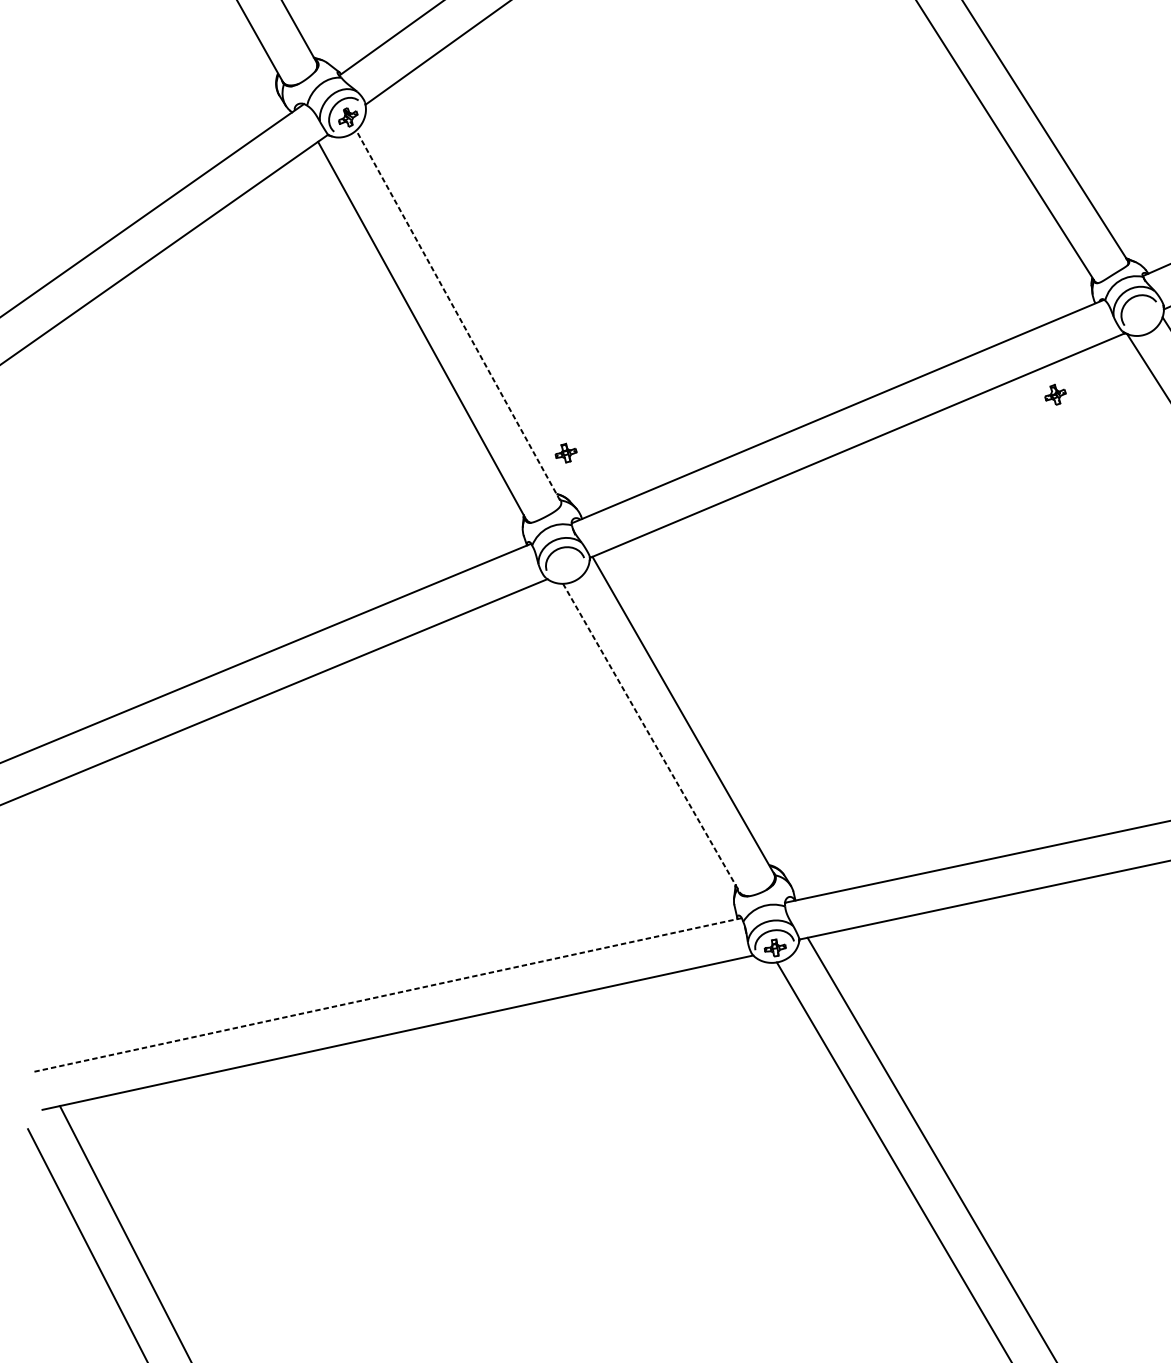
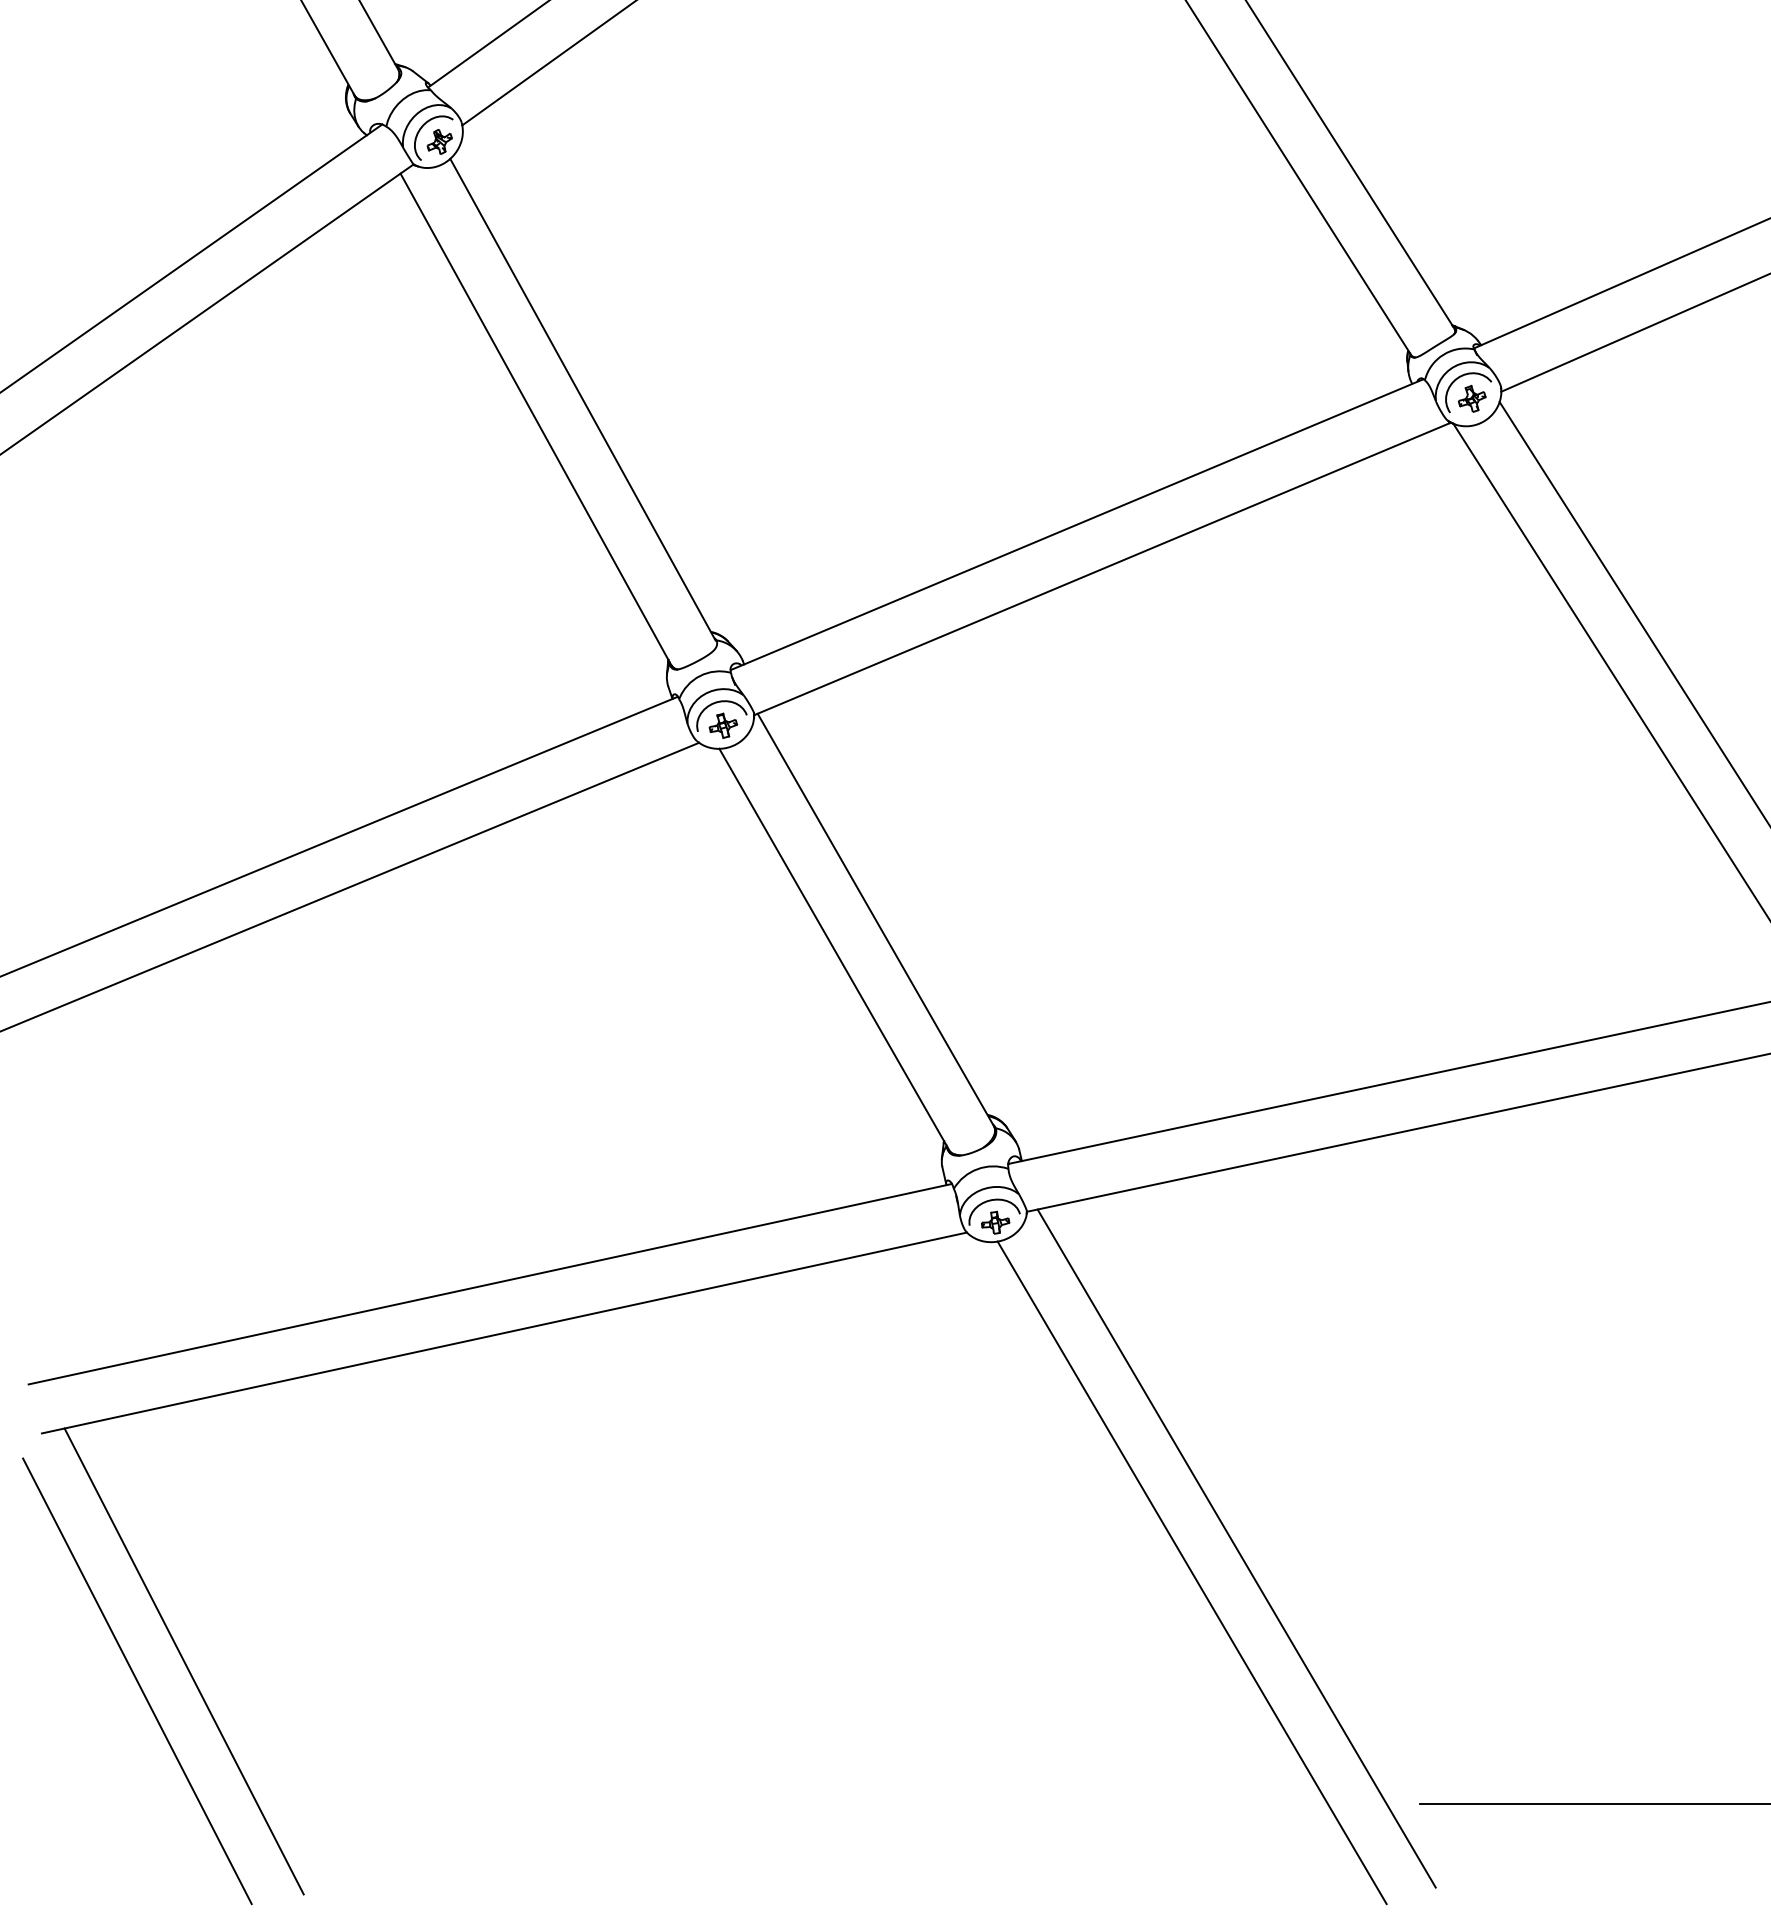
line: (457, 315) -> (582, 399), dashed -> solid
part: (1054, 394) -> (1471, 398), moved
part: (566, 452) -> (723, 725), moved
line: (651, 738) -> (834, 949), dashed -> solid
line: (386, 995) -> (489, 1284), dashed -> solid

